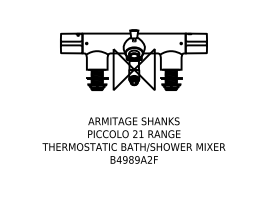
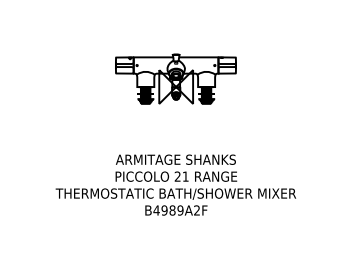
part: (133, 59) -> (175, 78), size x0.62

